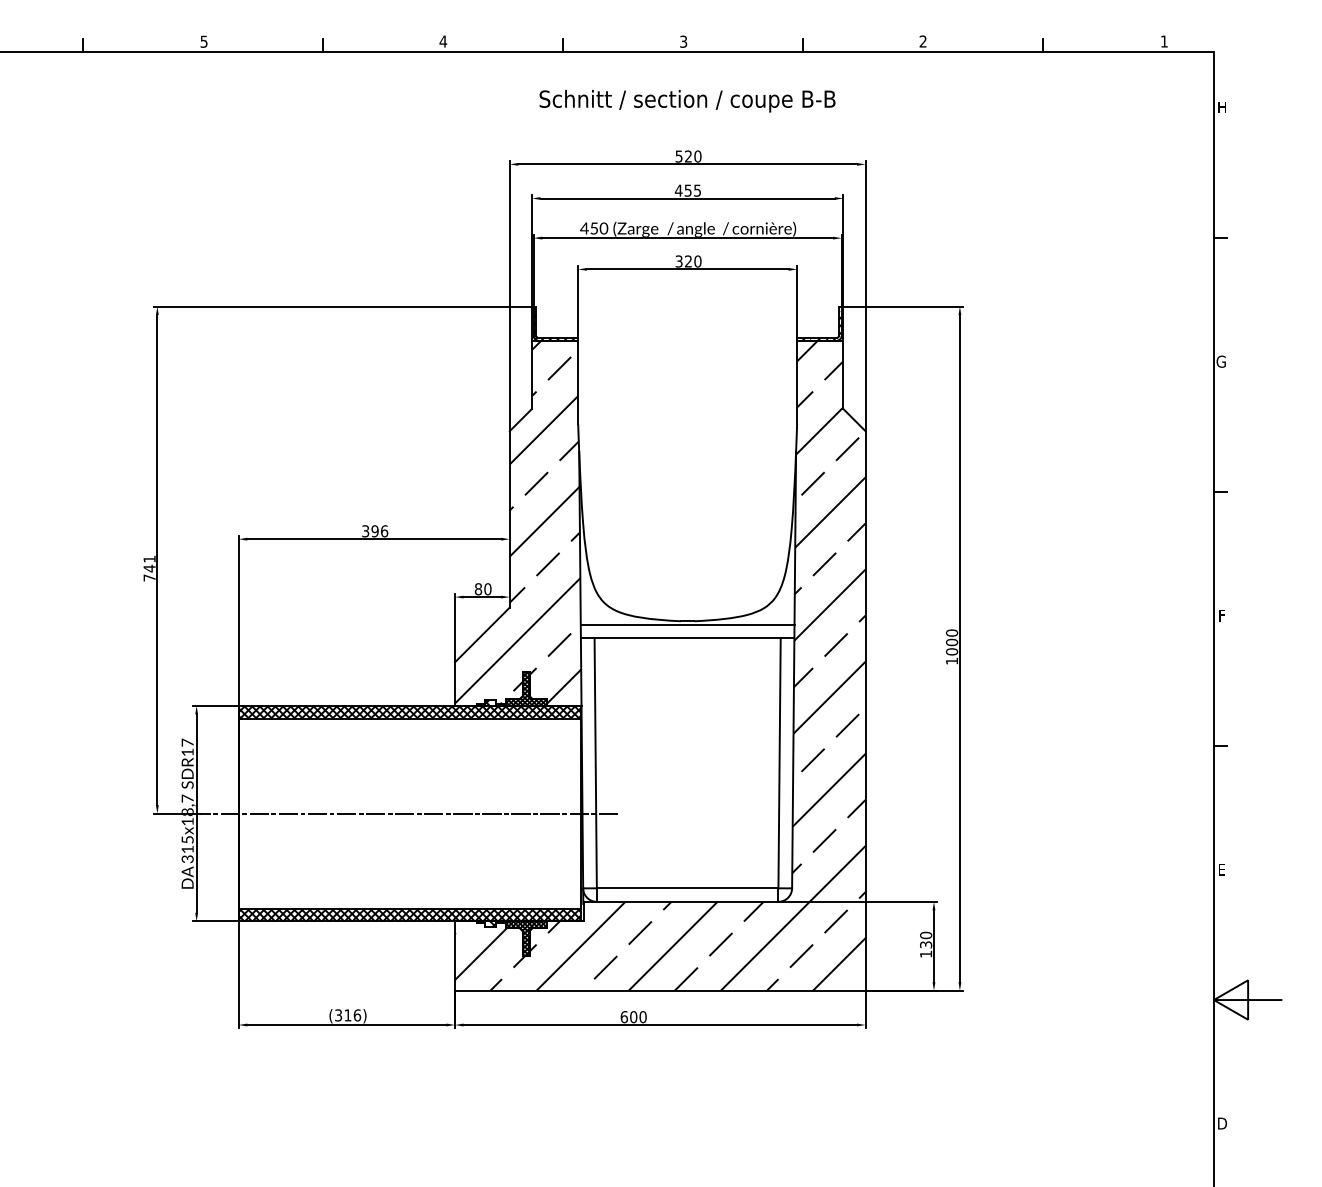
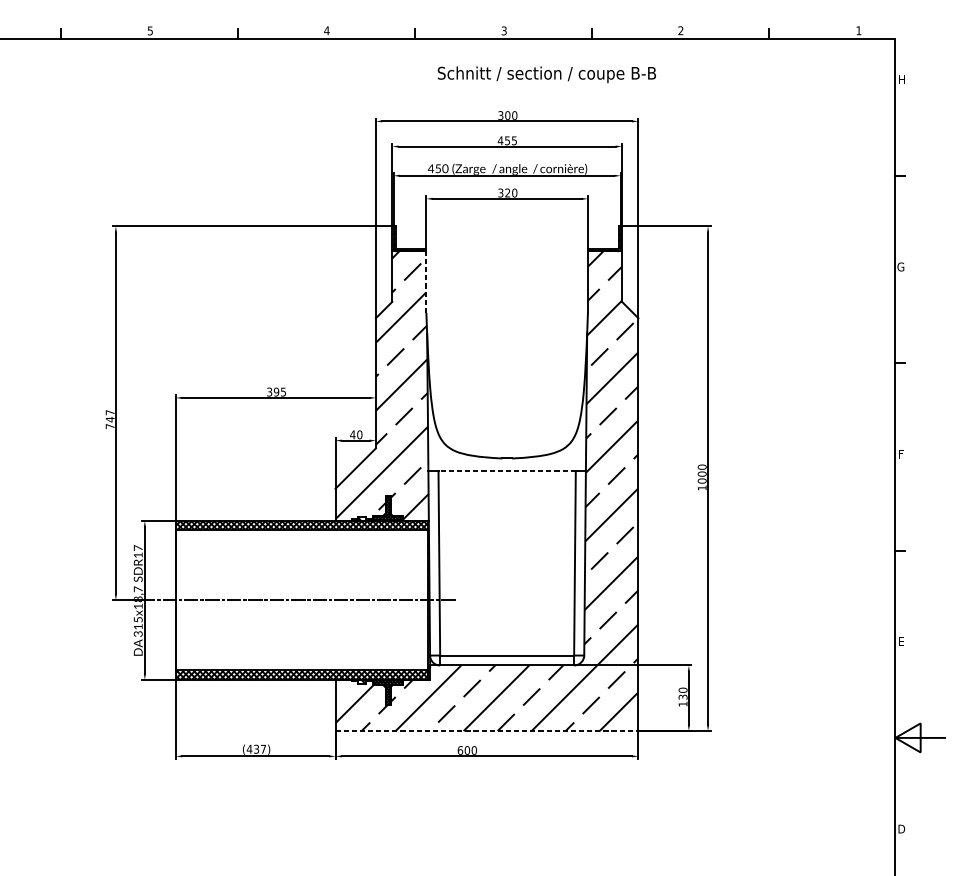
text: (687, 101) -> (546, 75), moved
text: (684, 156) -> (504, 115), 520 -> 300
line: (578, 382) -> (426, 282), solid -> dashed
text: (384, 531) -> (283, 392), 396 -> 395
text: (149, 558) -> (110, 412), 741 -> 747
text: (478, 589) -> (352, 435), 80 -> 40
line: (687, 624) -> (507, 460), removed
line: (687, 638) -> (507, 471), solid -> dashed
line: (660, 990) -> (487, 730), solid -> dashed
text: (347, 1015) -> (256, 749), (316) -> (437)

